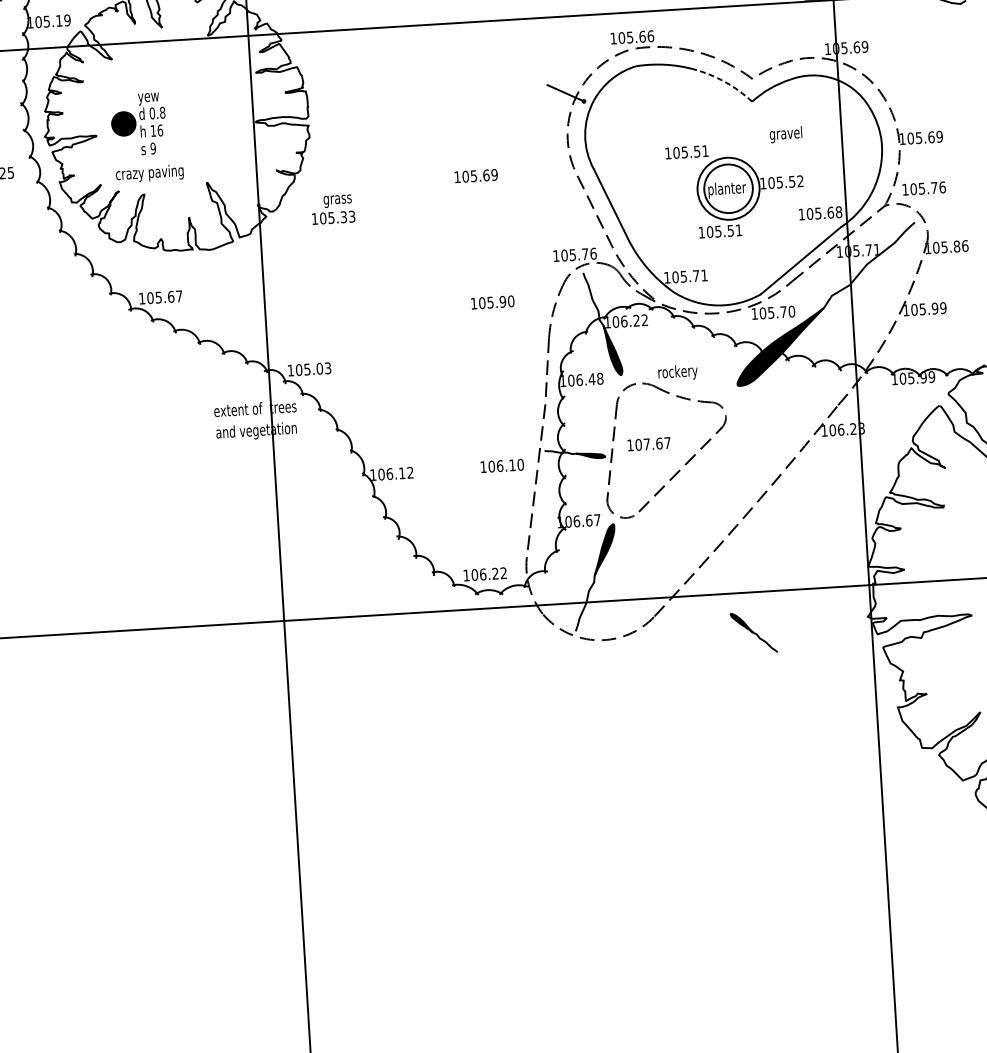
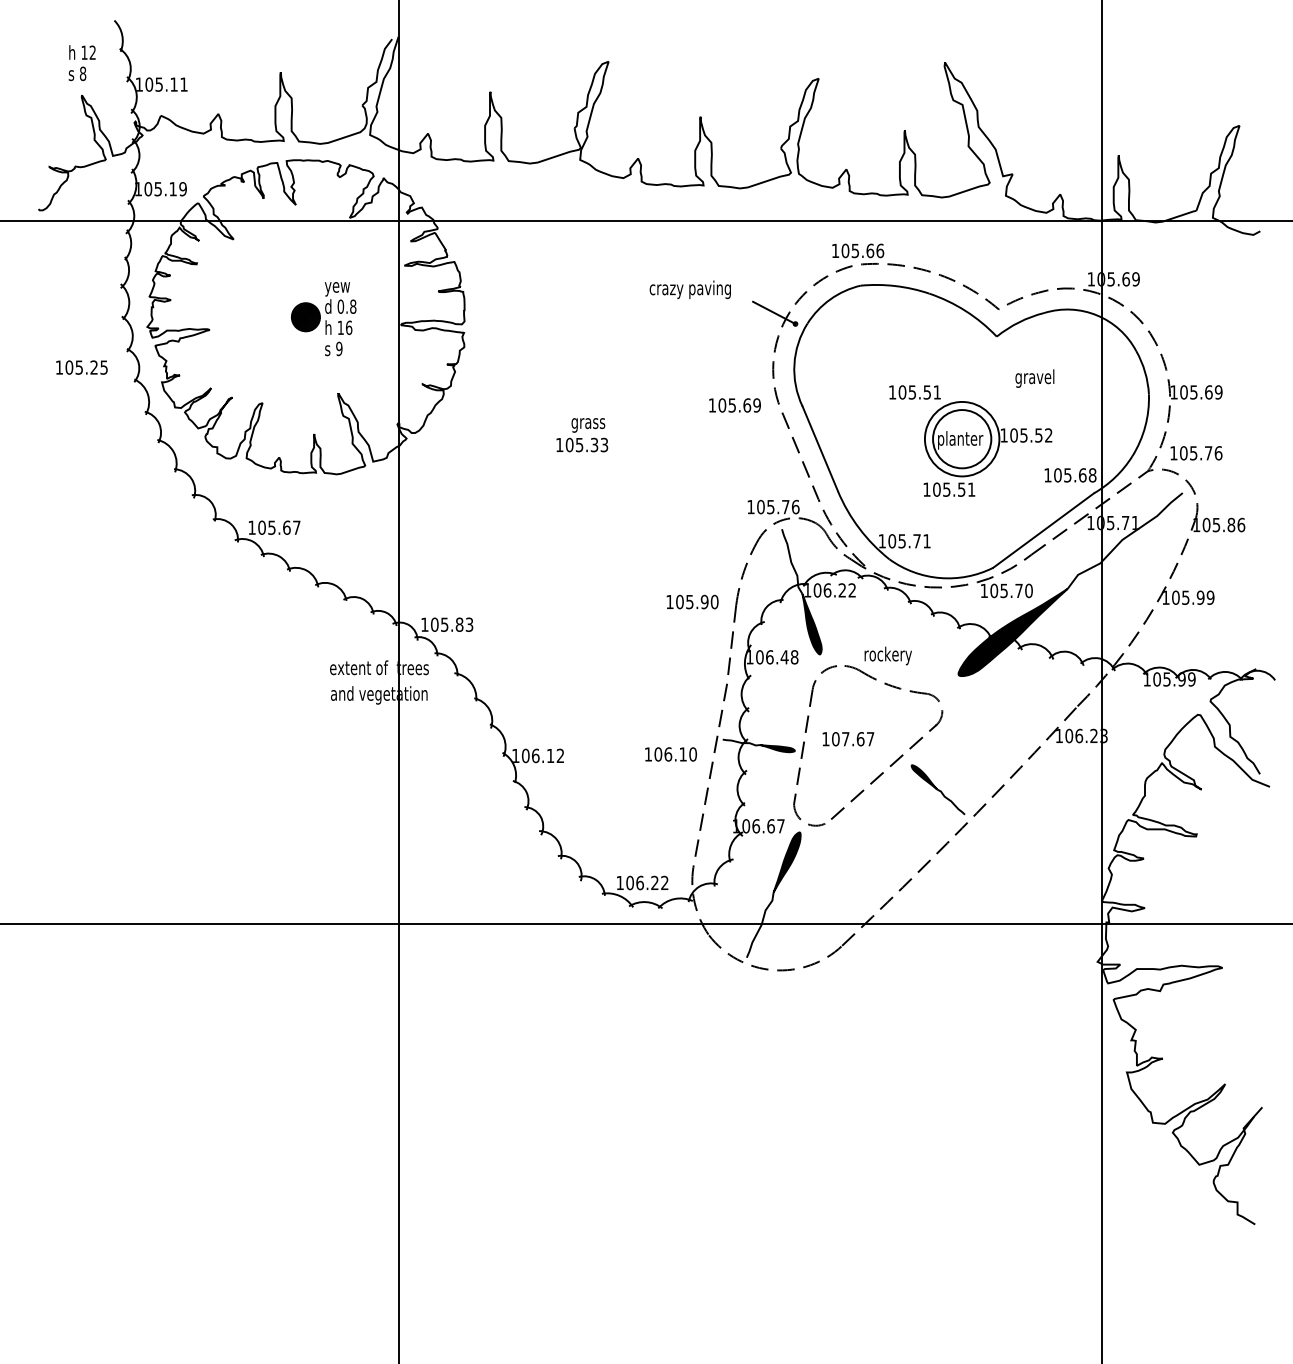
arc: (724, 82) -> (965, 311), dashed -> solid
part: (138, 124) -> (323, 319), moved
text: (149, 173) -> (689, 289), moved
text: (475, 176) -> (734, 405), moved
text: (333, 209) -> (582, 435), moved
text: (492, 302) -> (692, 601), moved
text: (319, 368) -> (459, 624), 105.03 -> 105.83
part: (753, 632) -> (937, 789), moved

